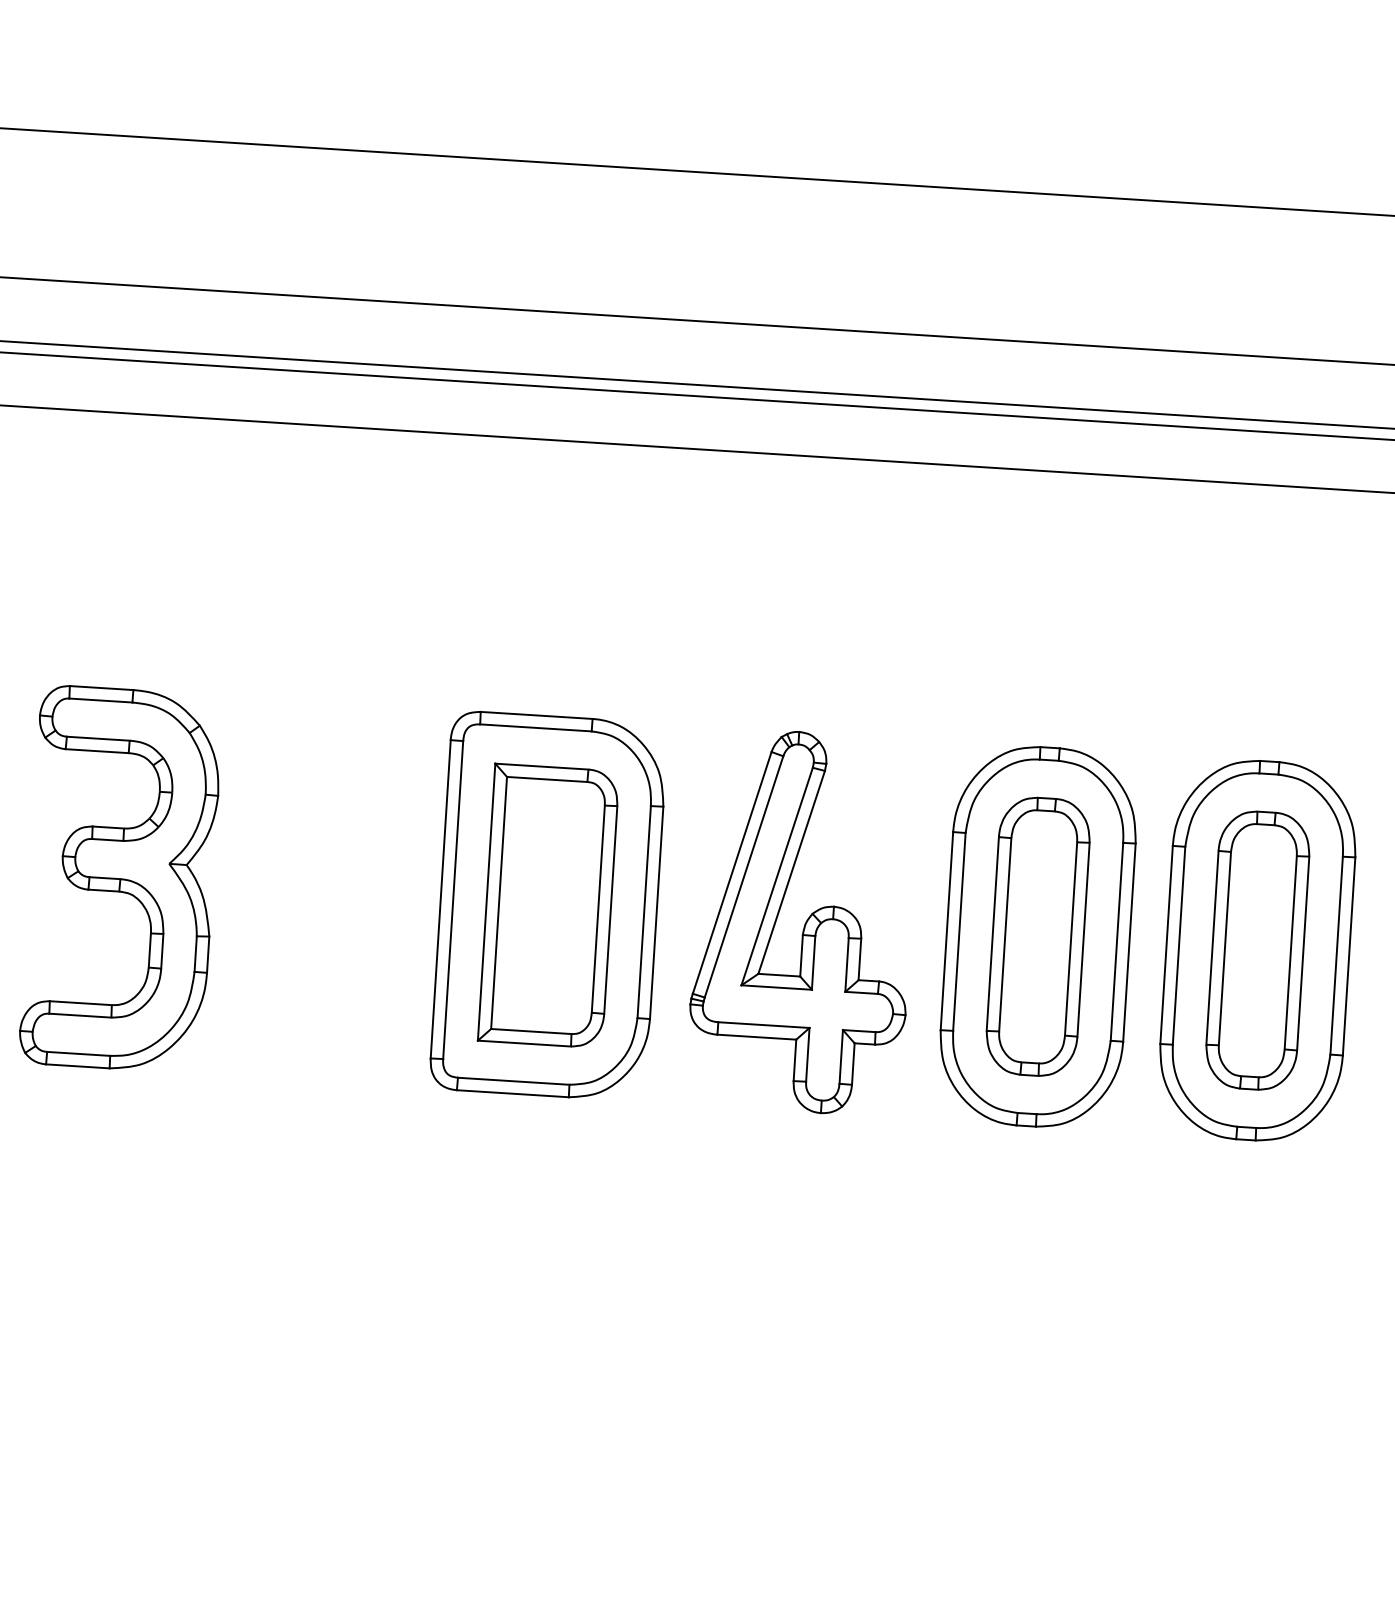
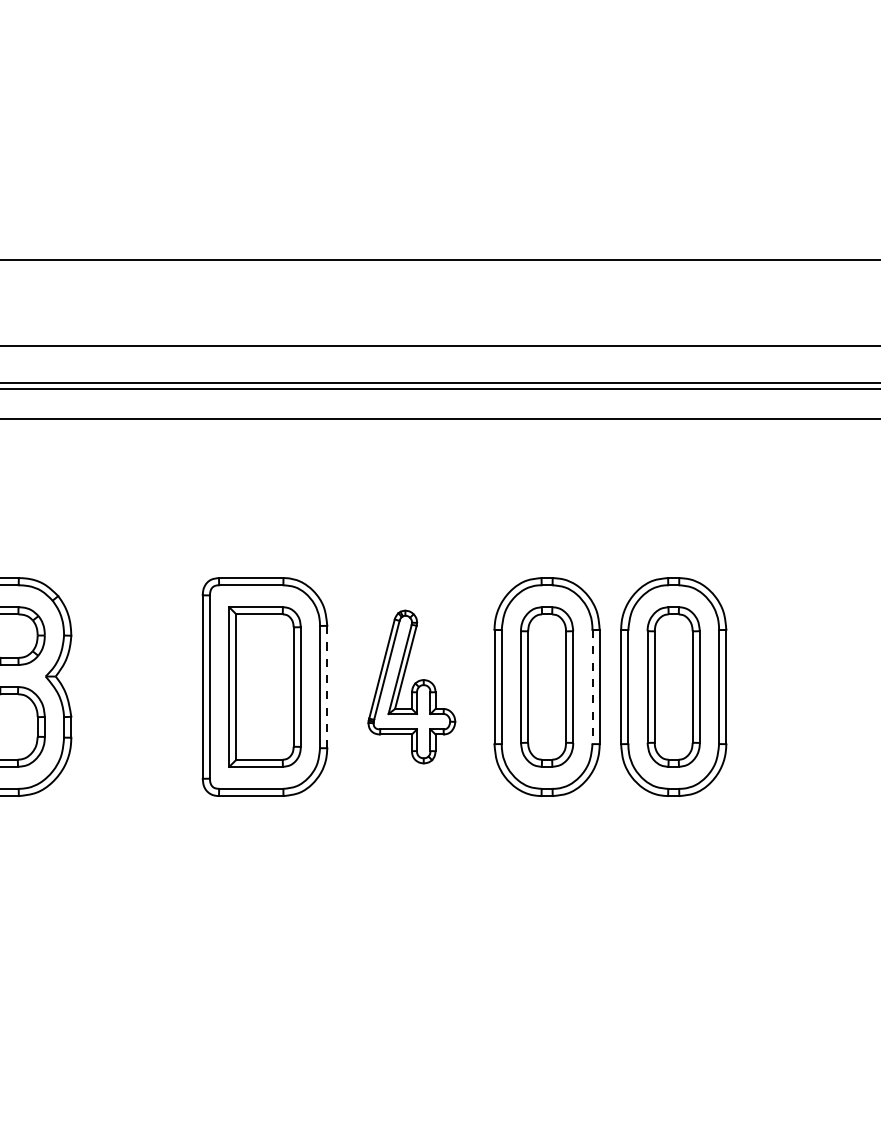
line: (657, 911) -> (327, 686), solid -> dashed
part: (802, 921) -> (411, 686), size x0.7
line: (1116, 942) -> (592, 687), solid -> dashed

